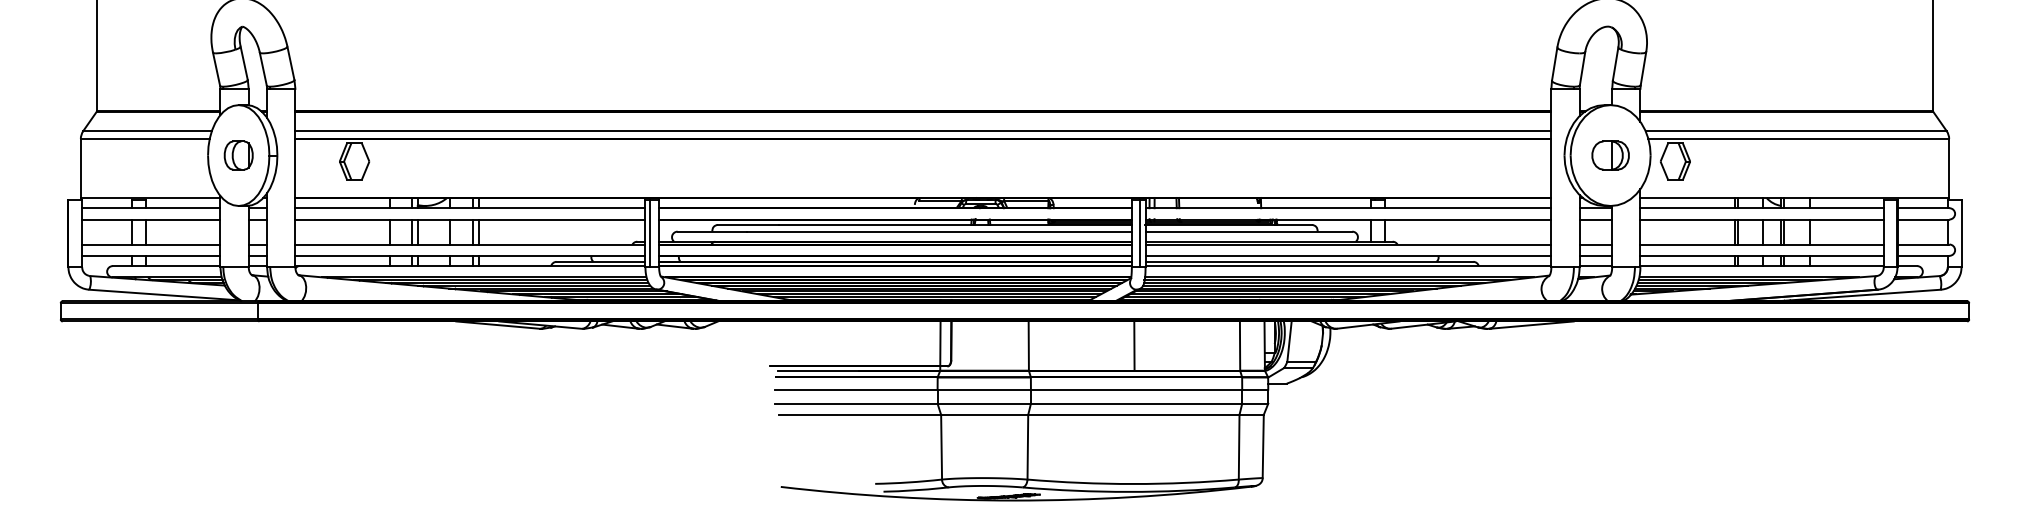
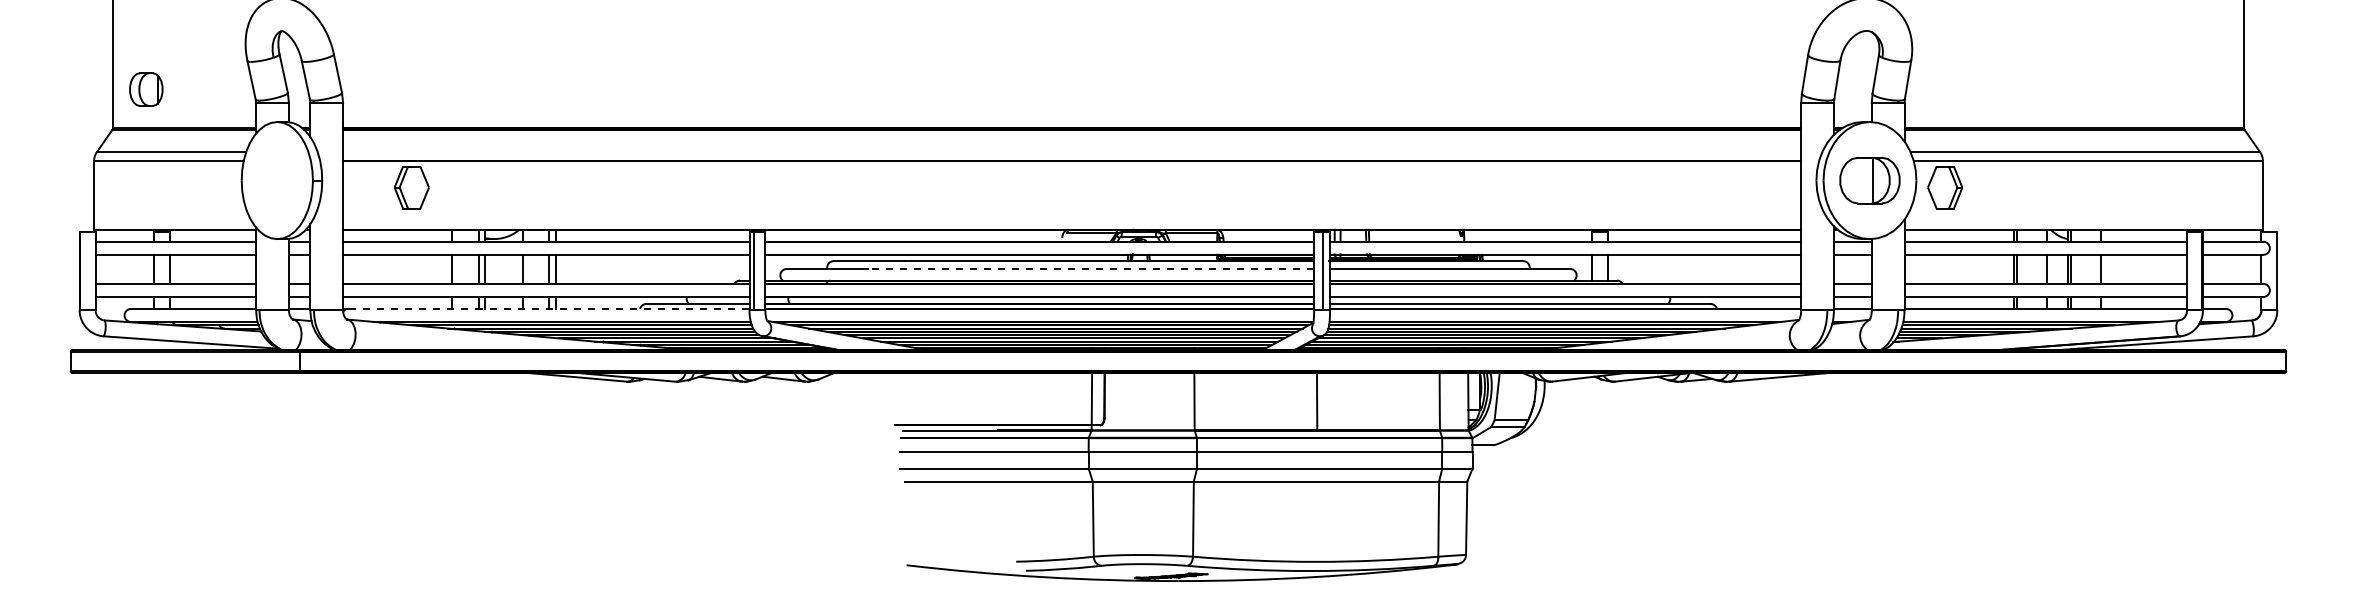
line: (923, 131) -> (1072, 152), removed
part: (238, 155) -> (146, 89), moved
part: (1610, 155) -> (1869, 180), size x1.4
line: (939, 231) -> (1090, 268), solid -> dashed
line: (472, 265) -> (548, 308), solid -> dashed

